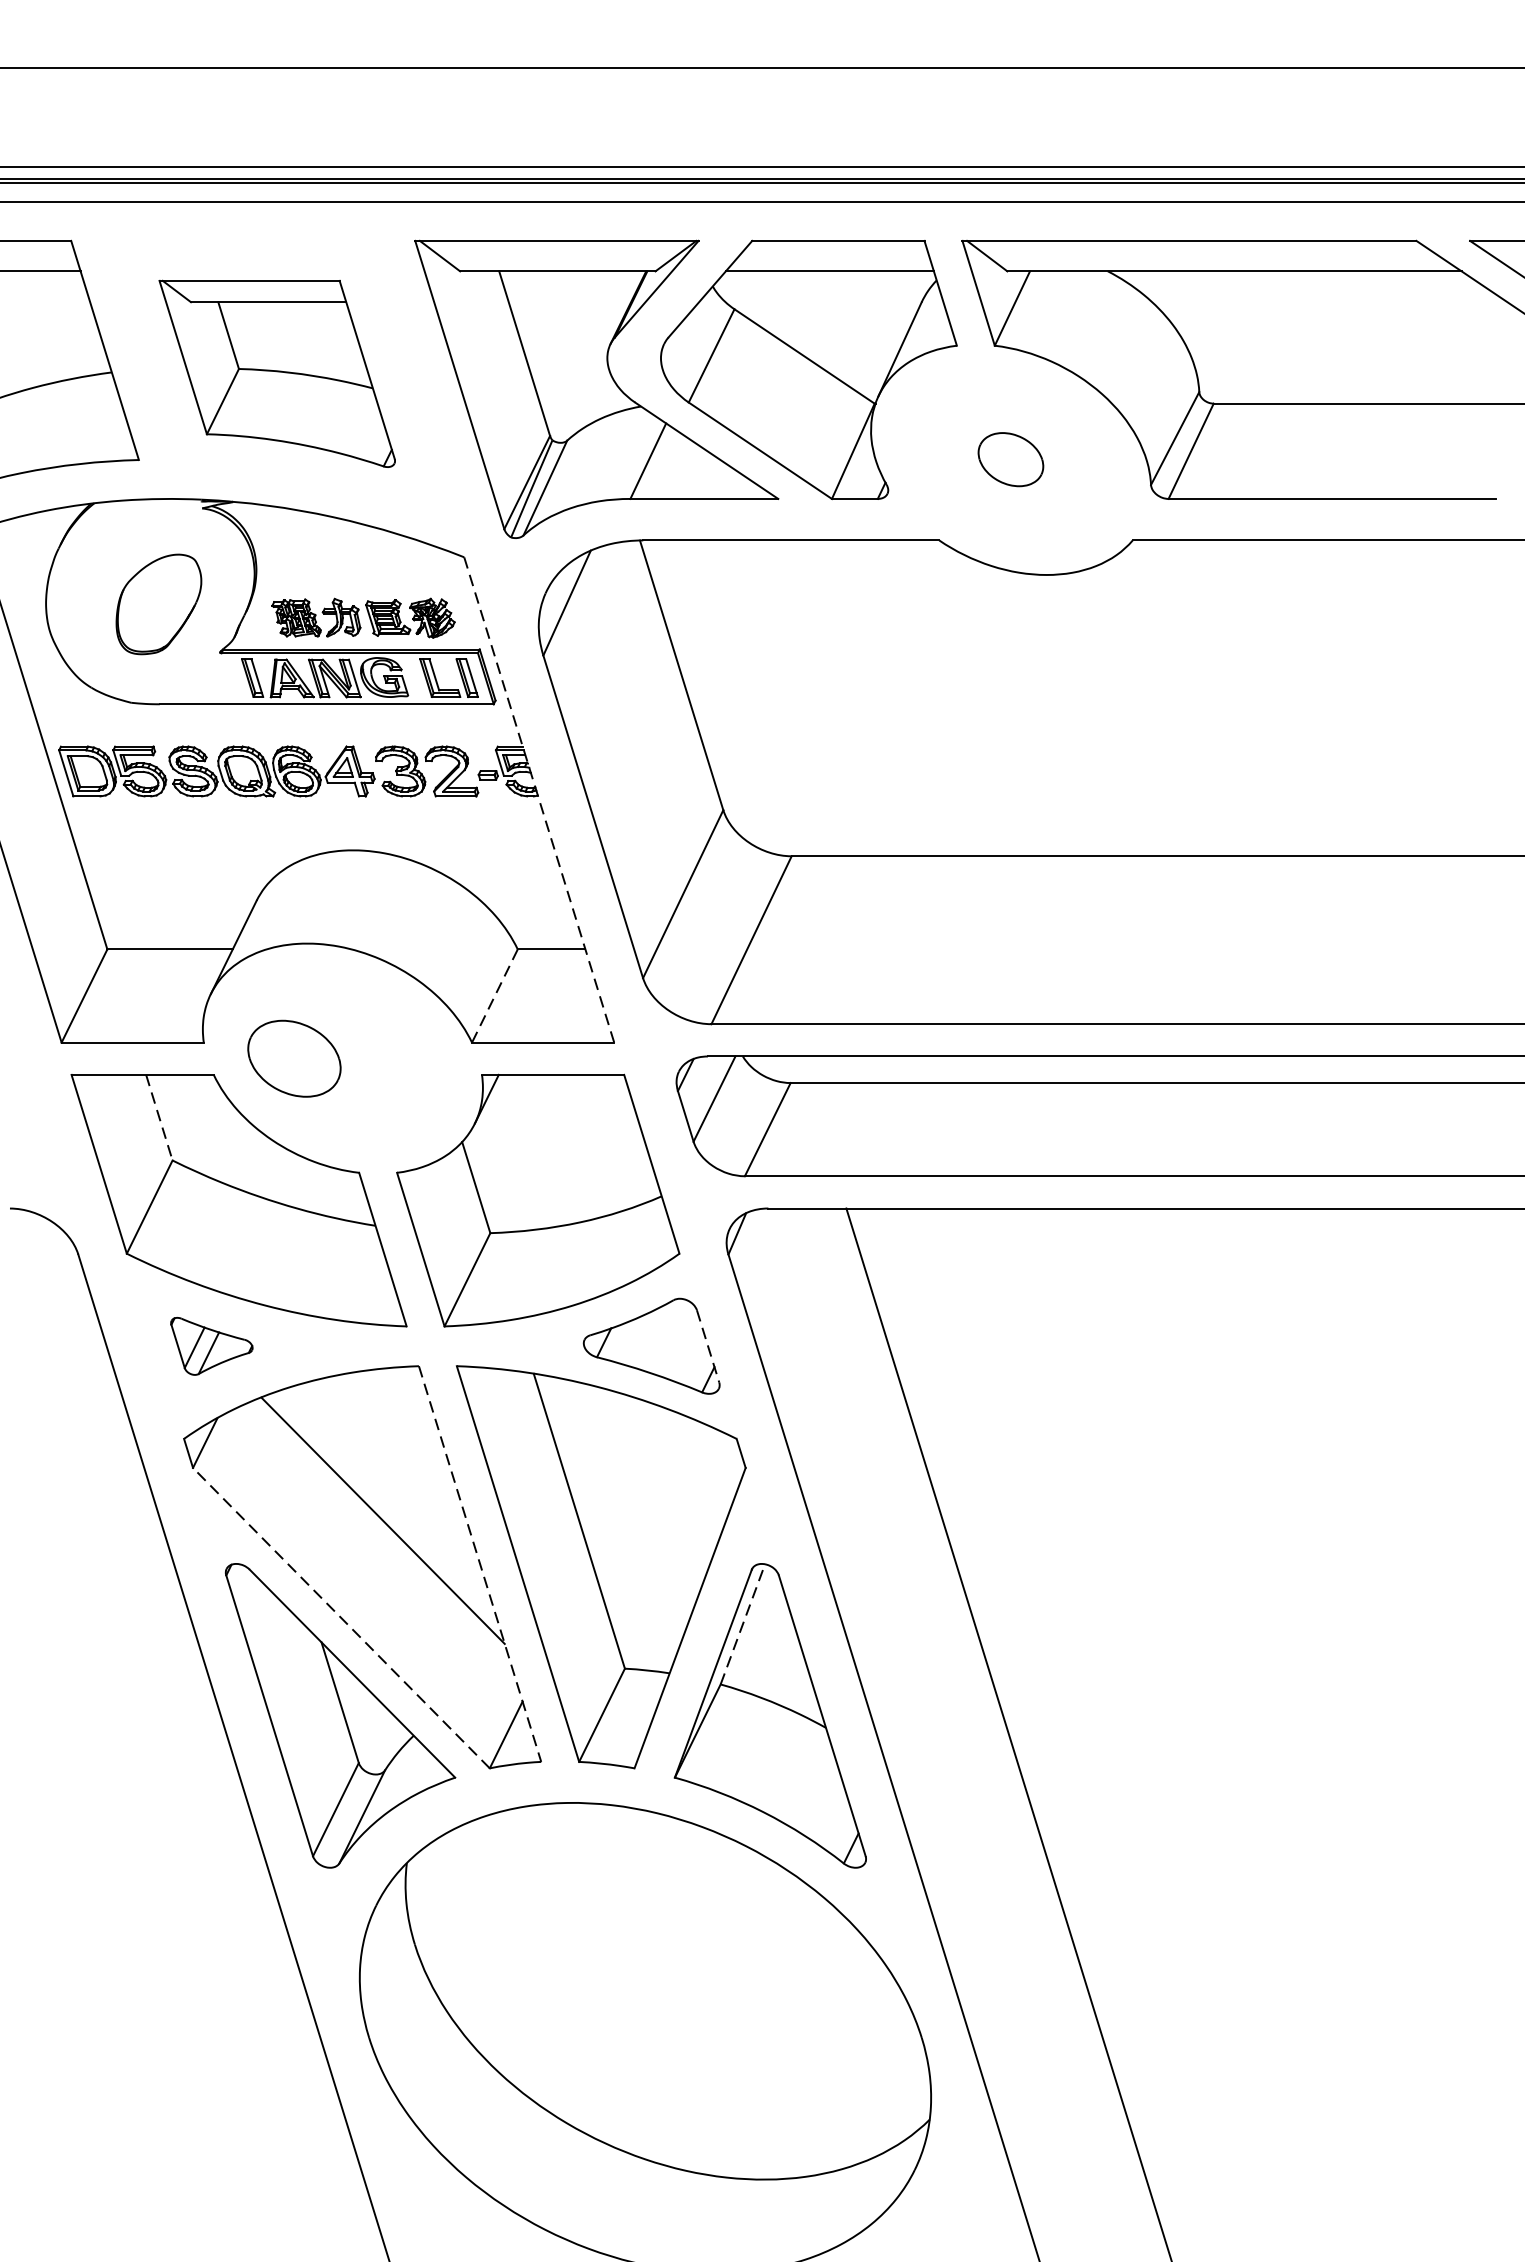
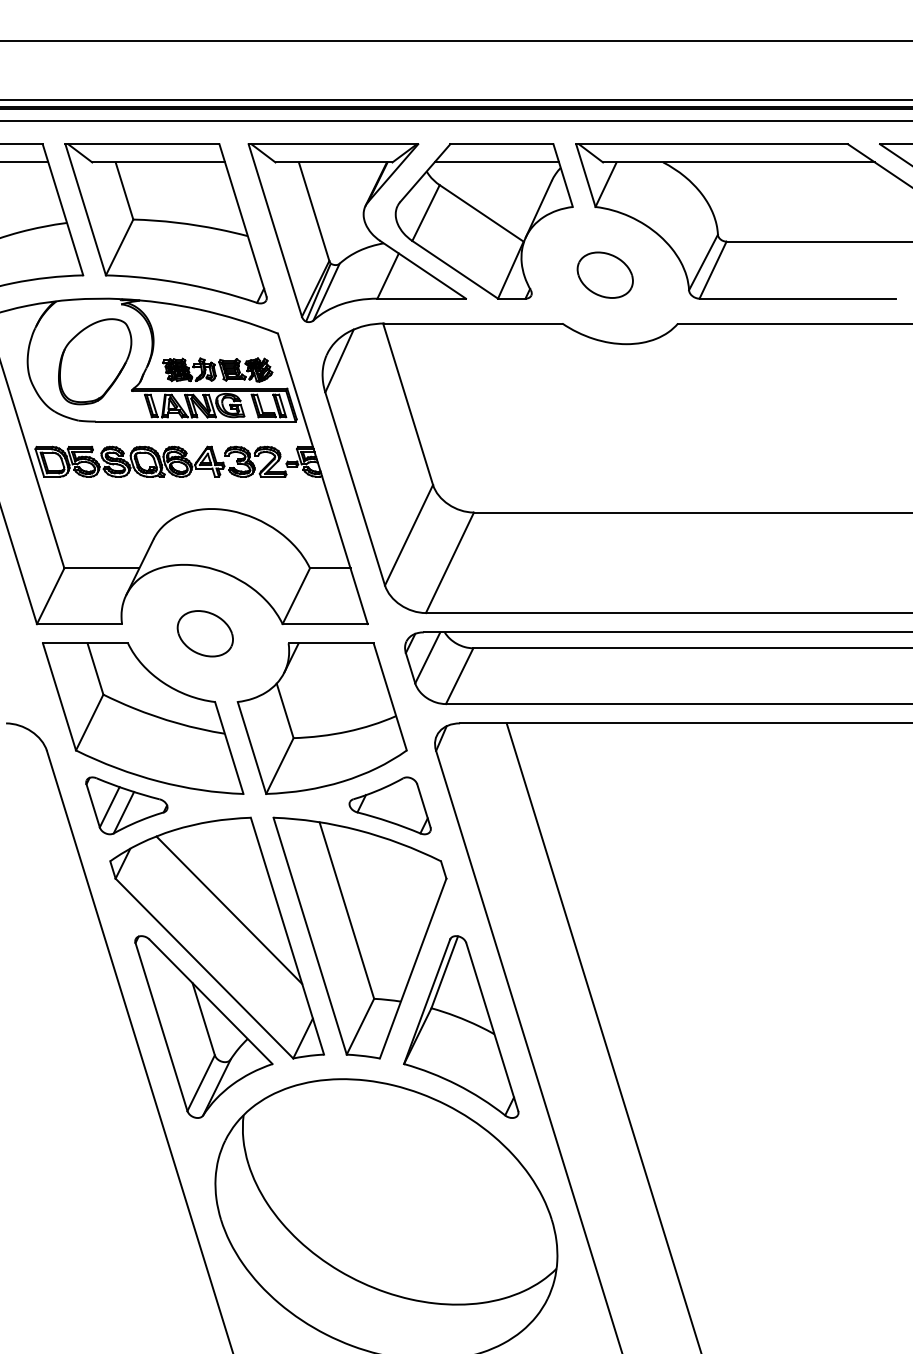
part: (276, 373) -> (165, 223), size x1.43
part: (1009, 458) -> (604, 274), size x1.43
part: (159, 603) -> (95, 361), size x1.43
line: (540, 801) -> (323, 479), dashed -> solid
line: (495, 996) -> (296, 596), dashed -> solid
part: (293, 1058) -> (204, 633), moved
line: (159, 1118) -> (95, 669), dashed -> solid
part: (211, 1345) -> (126, 805), size x1.67
line: (707, 1345) -> (423, 805), dashed -> solid
line: (480, 1564) -> (287, 936), dashed -> solid
line: (341, 1618) -> (204, 968), dashed -> solid
line: (742, 1623) -> (444, 971), dashed -> solid

